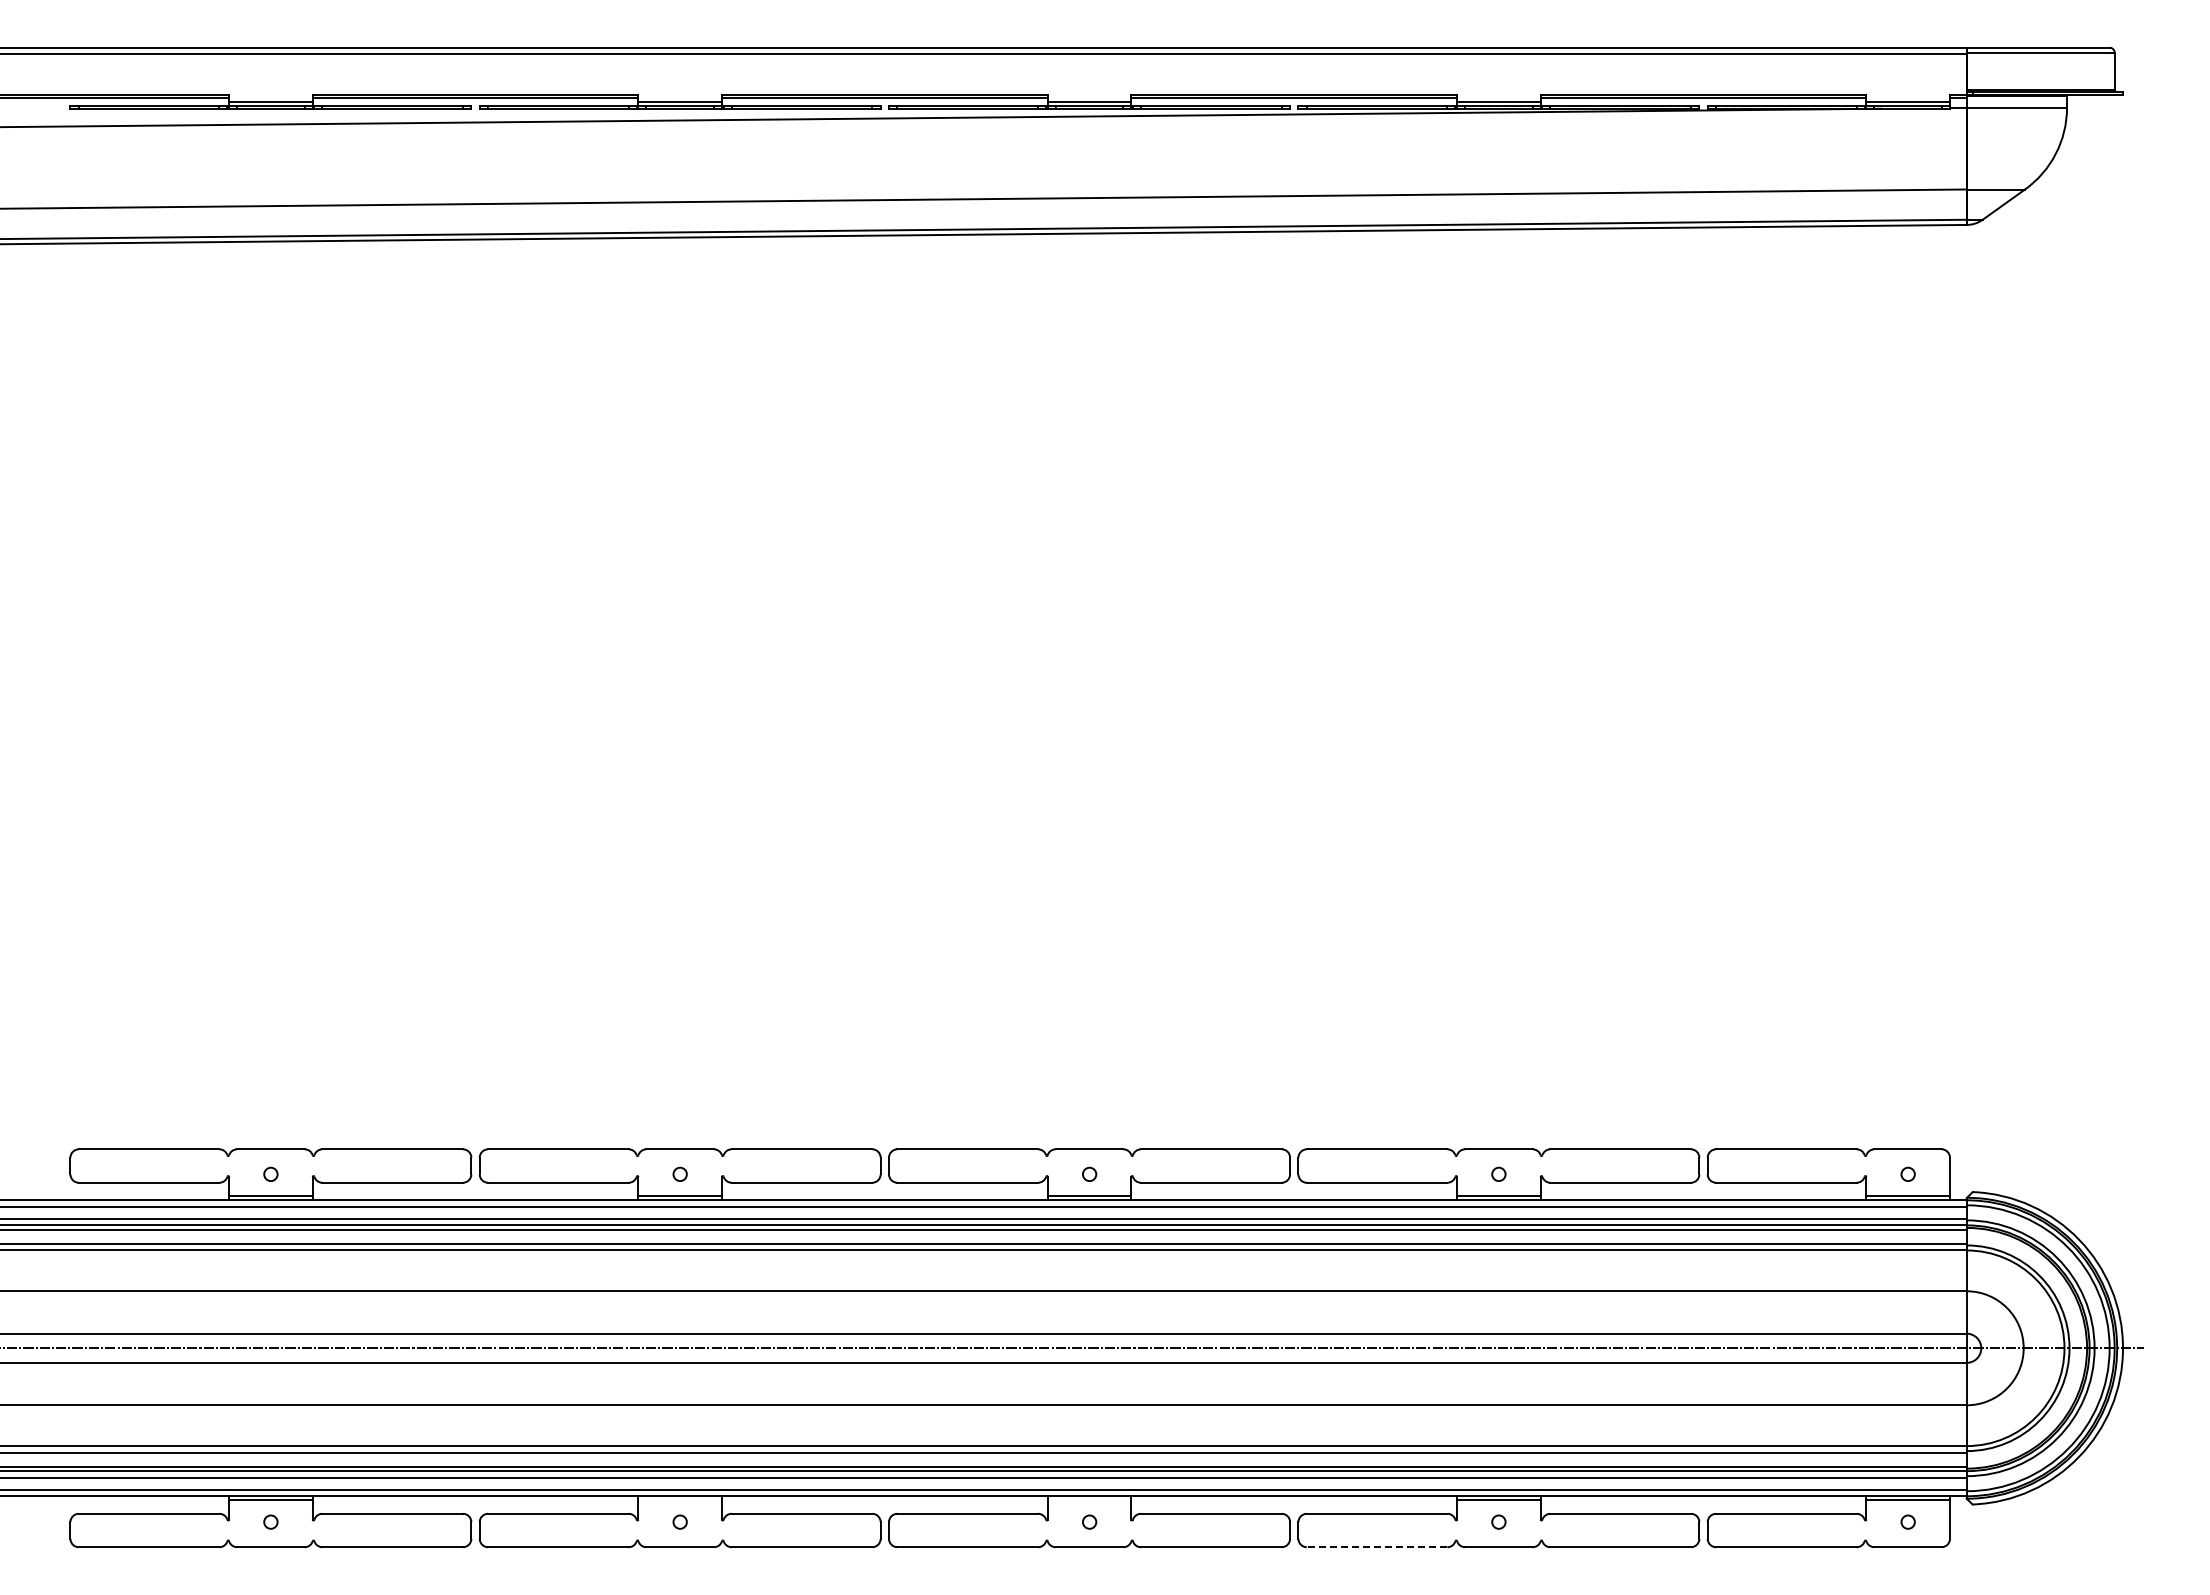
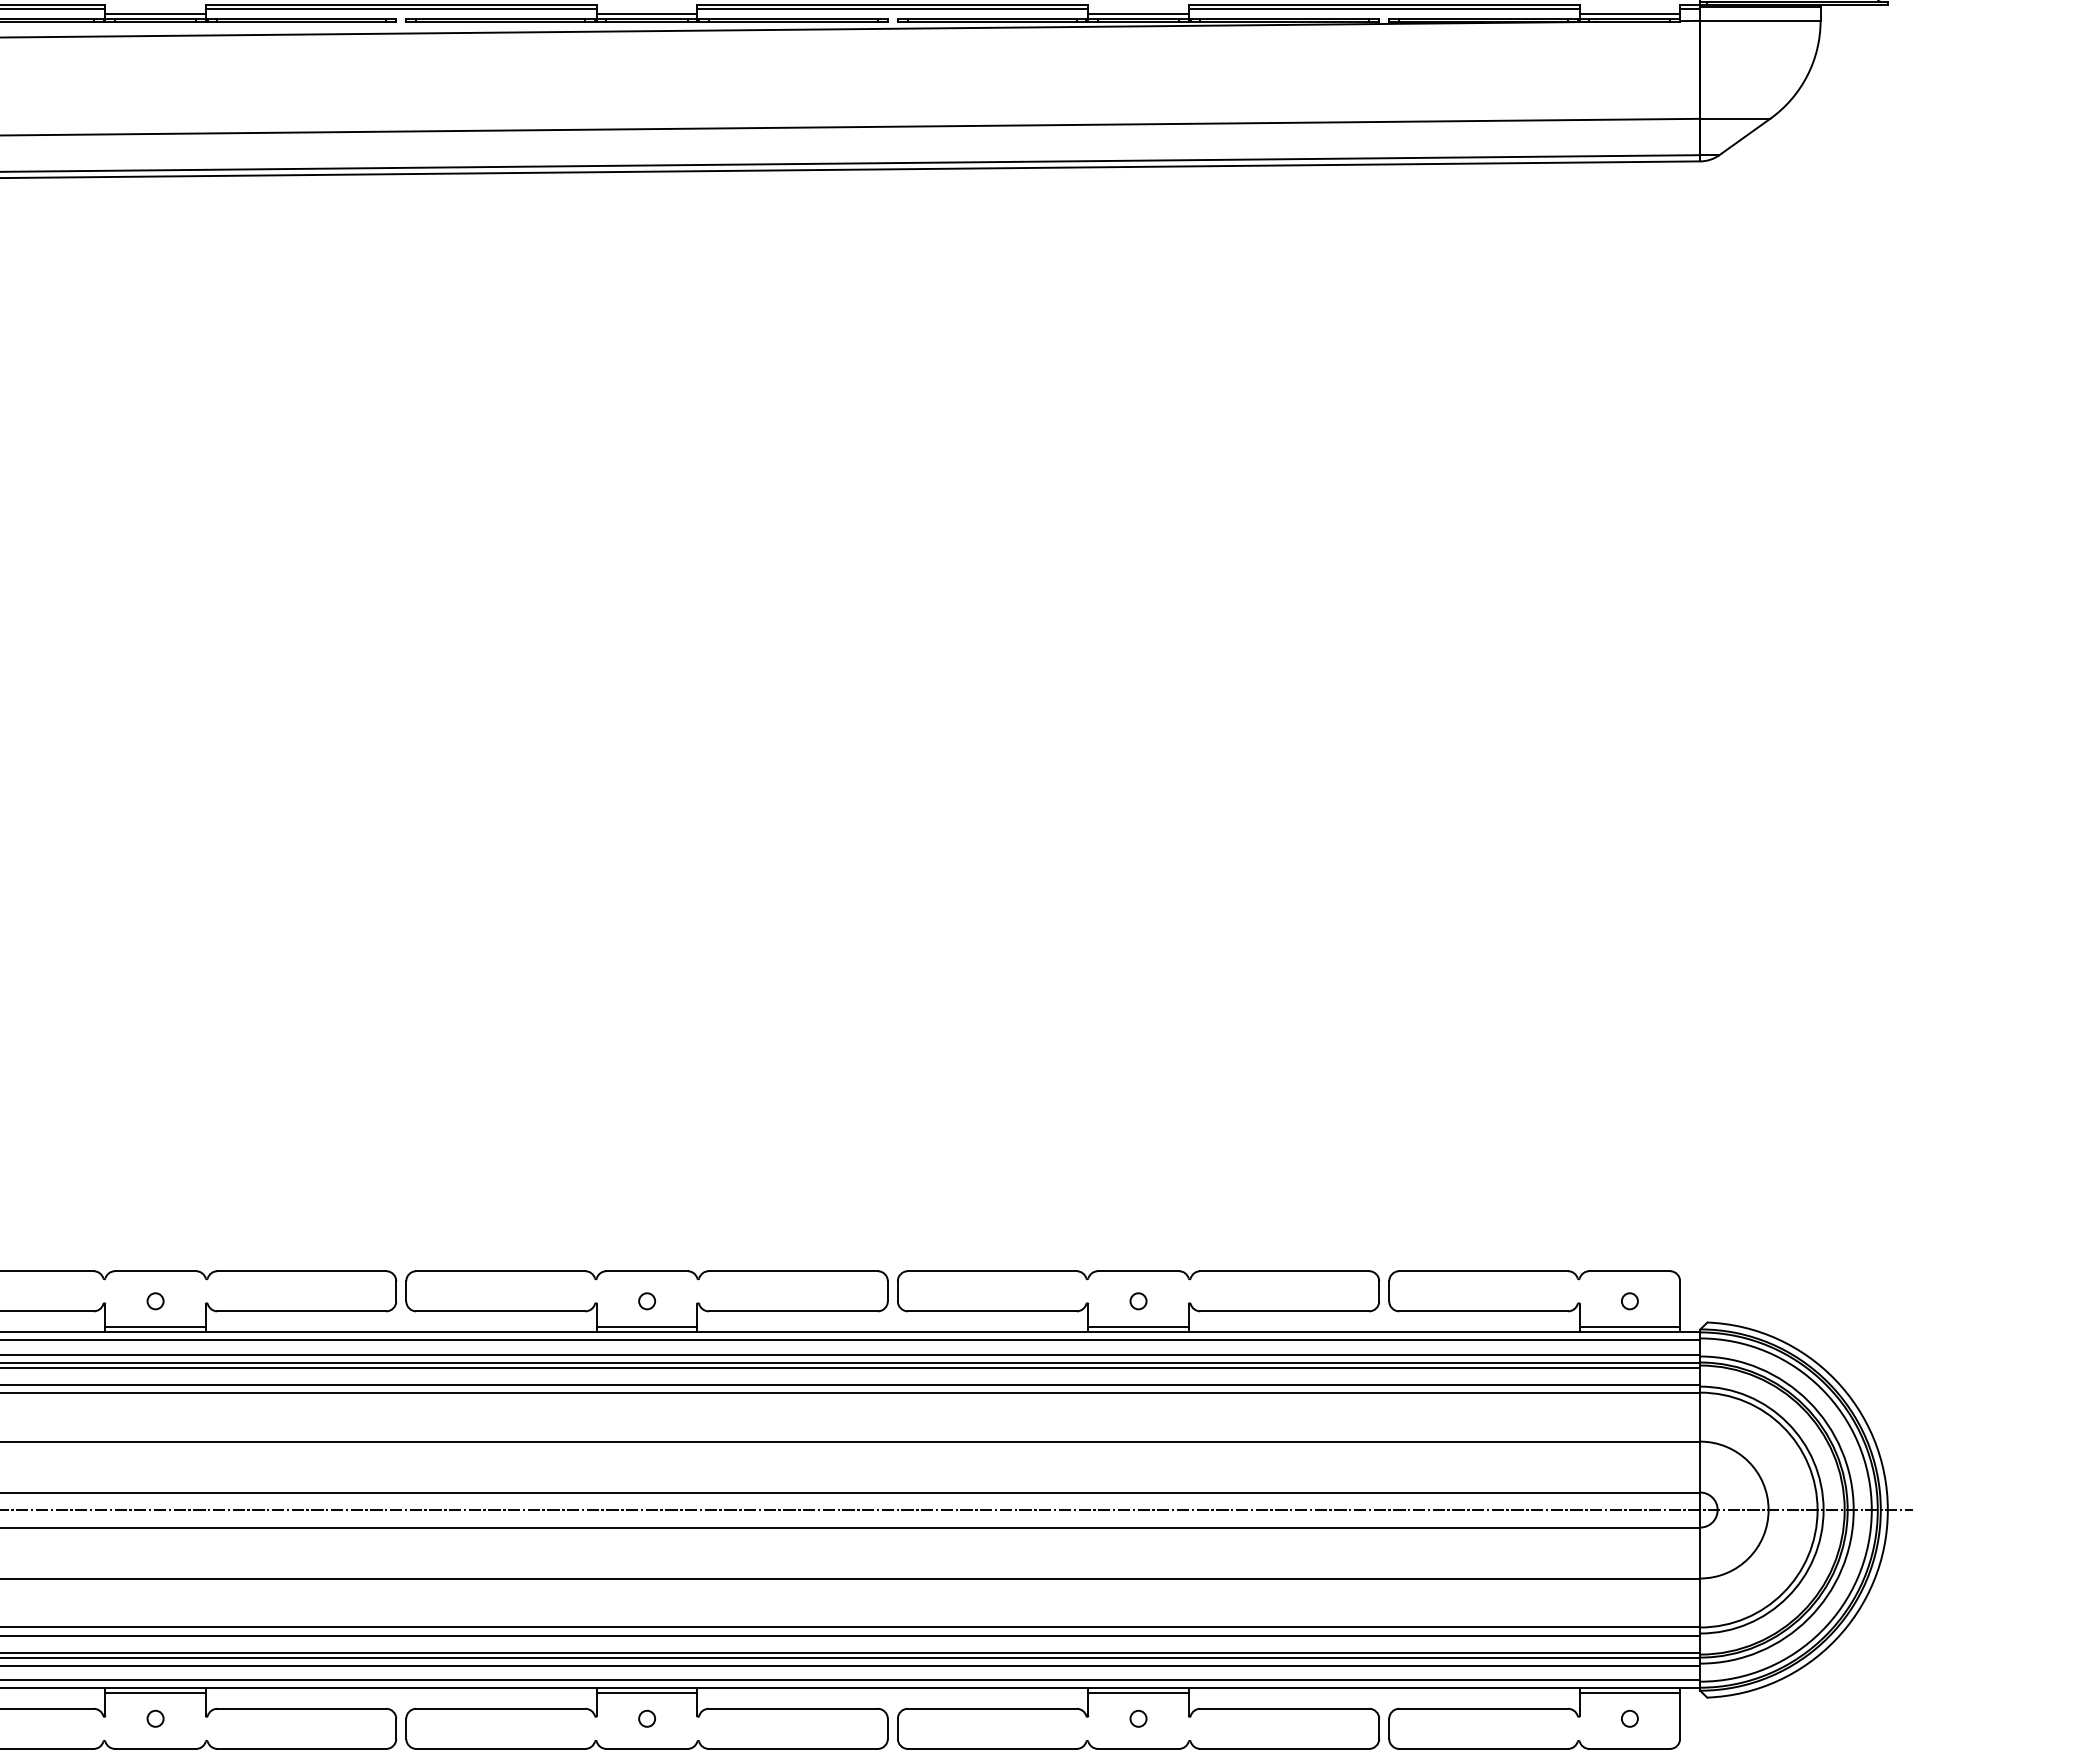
line: (679, 1500) -> (154, 1692), added
line: (1089, 1500) -> (647, 1692), added
line: (1376, 1547) -> (991, 1749), dashed -> solid

